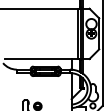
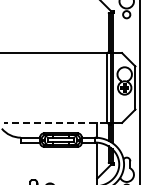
line: (40, 58) -> (54, 122), solid -> dashed

